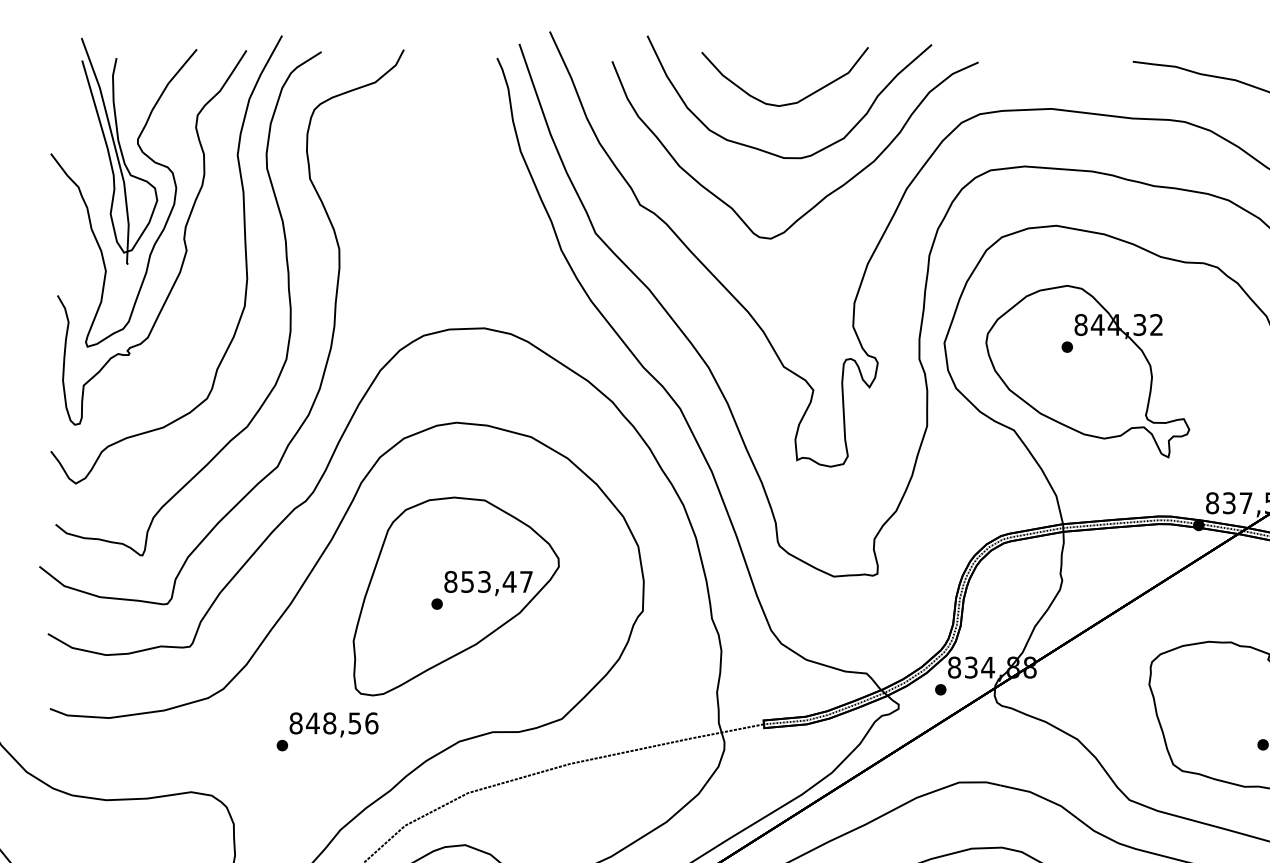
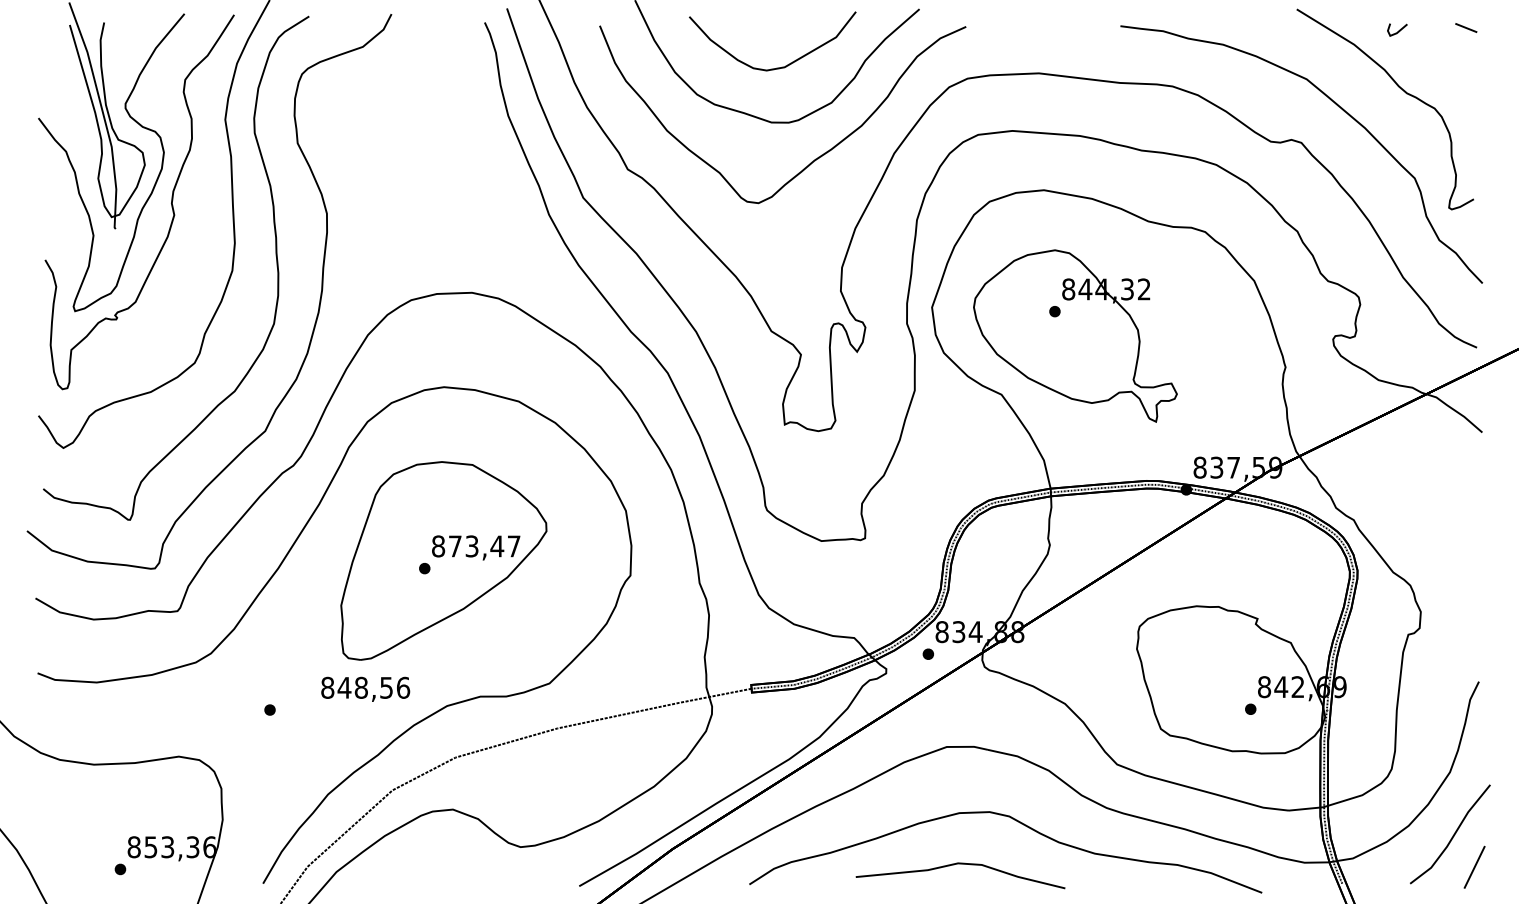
text: (467, 582) -> (455, 546), 853,47 -> 873,47
text: (333, 724) -> (365, 688), moved

